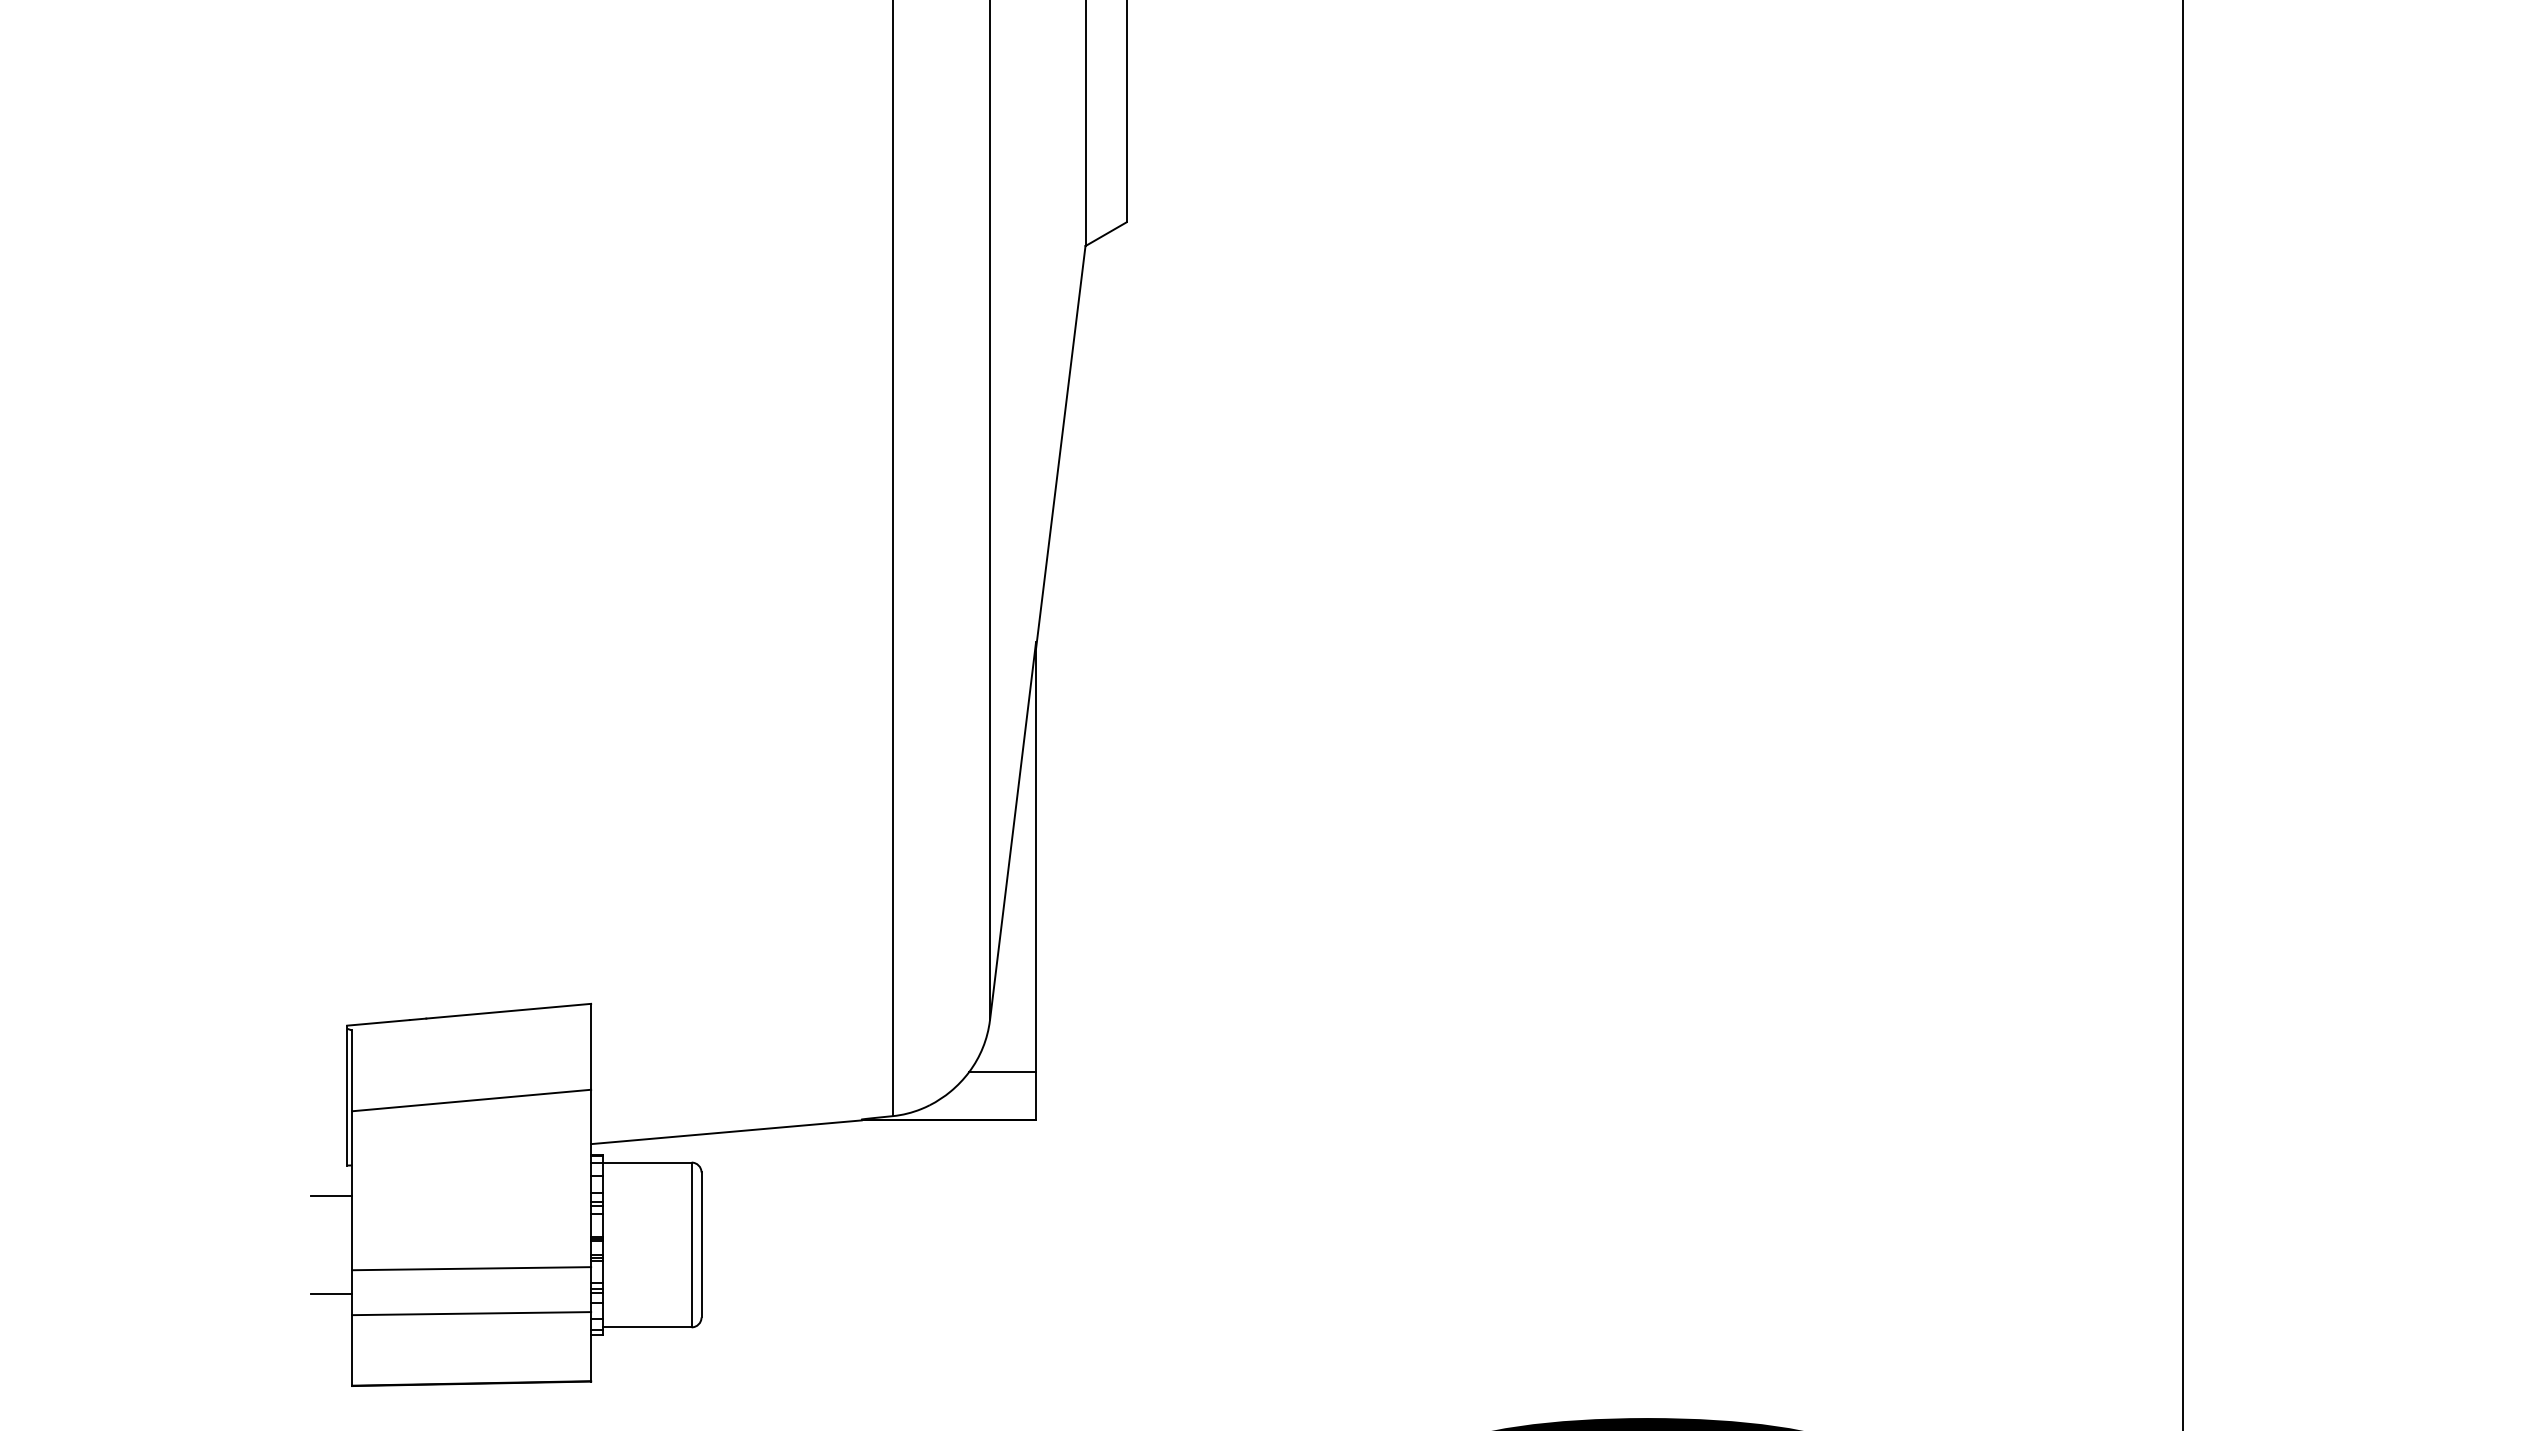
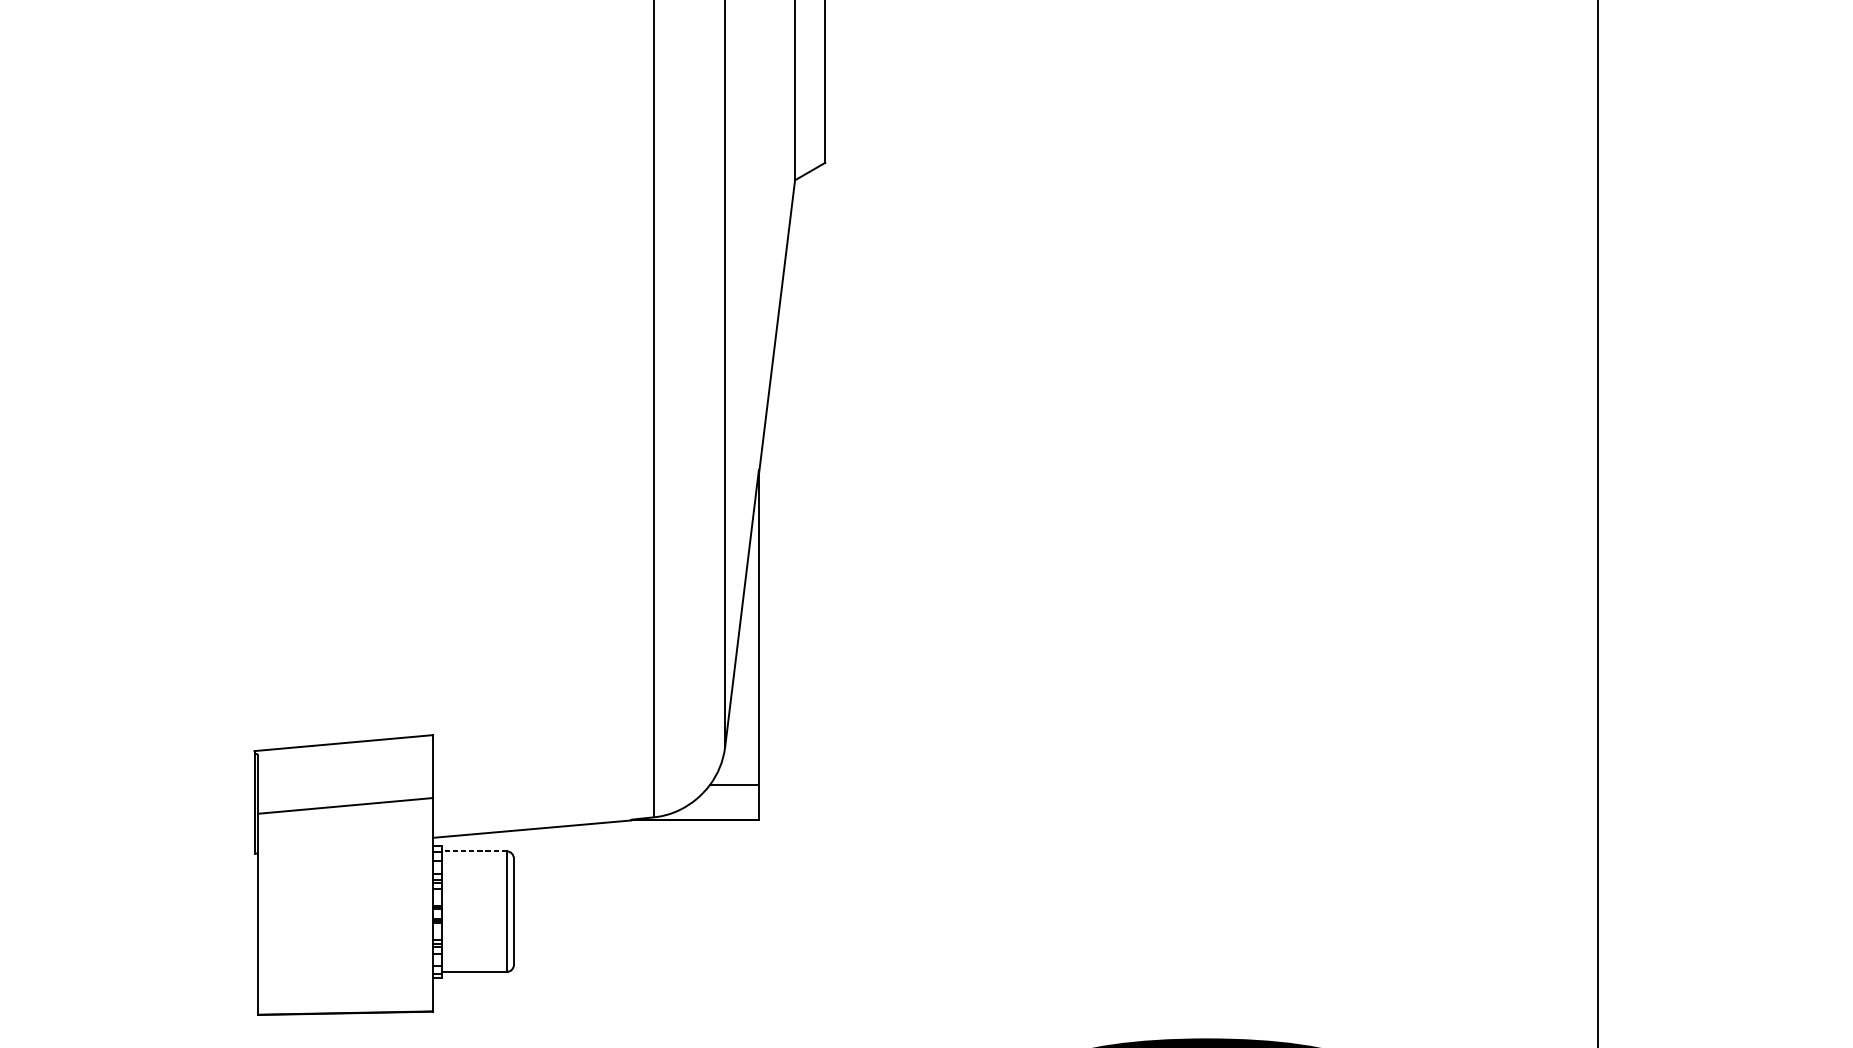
line: (646, 1162) -> (473, 851), solid -> dashed
line: (331, 1195) -> (242, 875), removed
line: (471, 1268) -> (345, 928), removed
line: (331, 1294) -> (242, 947), removed
line: (471, 1313) -> (345, 961), removed

